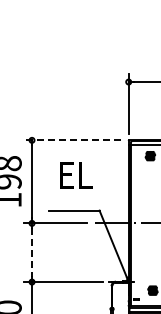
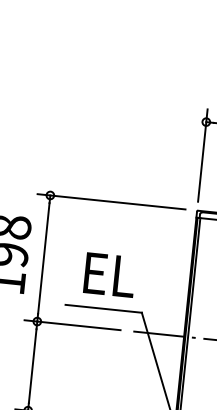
line: (72, 140) -> (111, 202), dashed -> solid
text: (76, 175) -> (110, 275), moved
line: (32, 253) -> (33, 367), dashed -> solid

